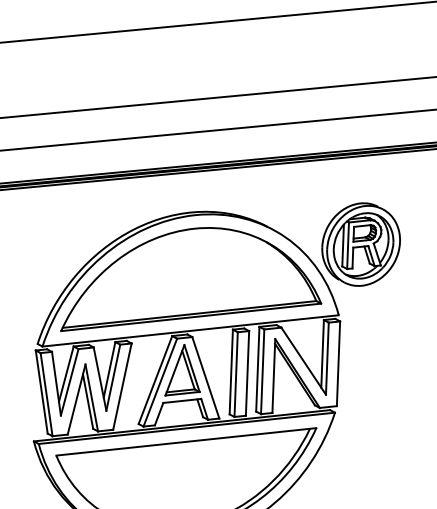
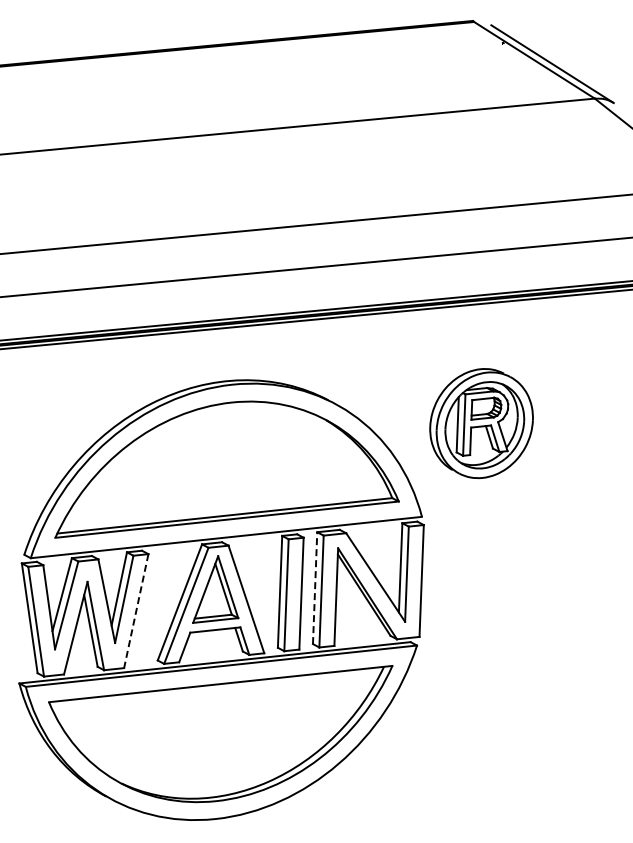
part: (361, 244) -> (481, 423), moved
line: (258, 369) -> (315, 588), solid -> dashed
line: (122, 386) -> (136, 611), solid -> dashed

